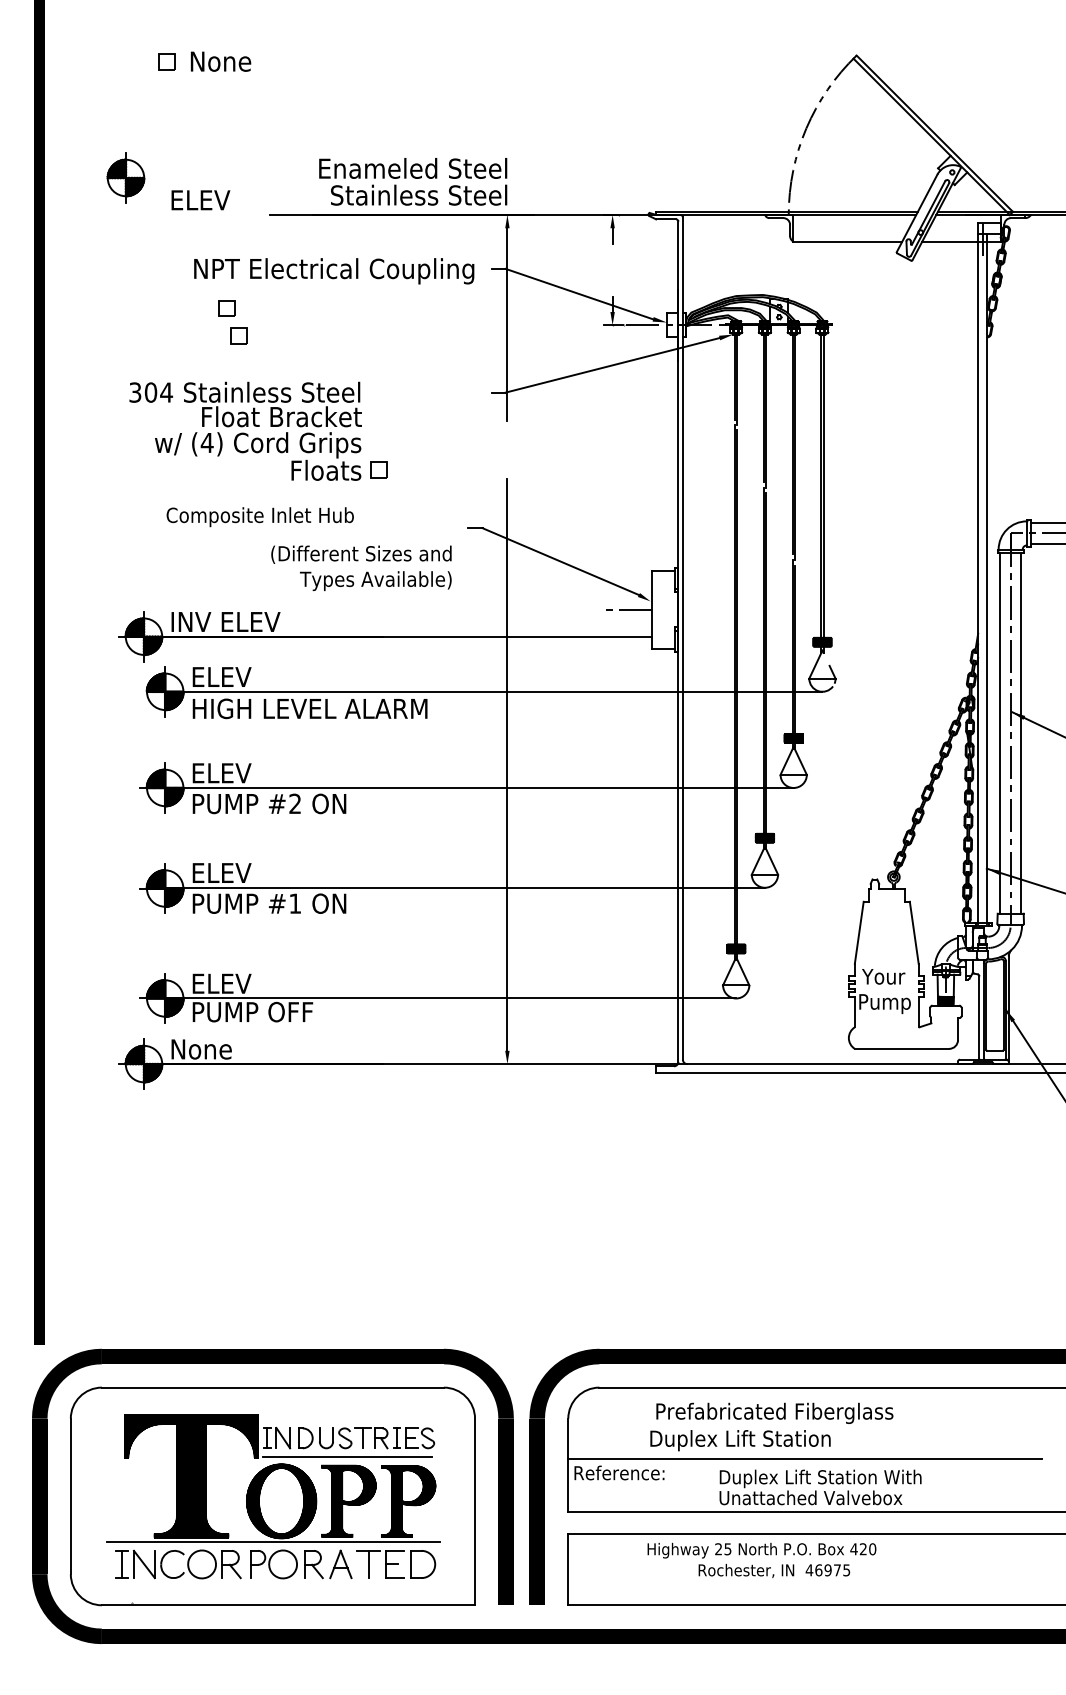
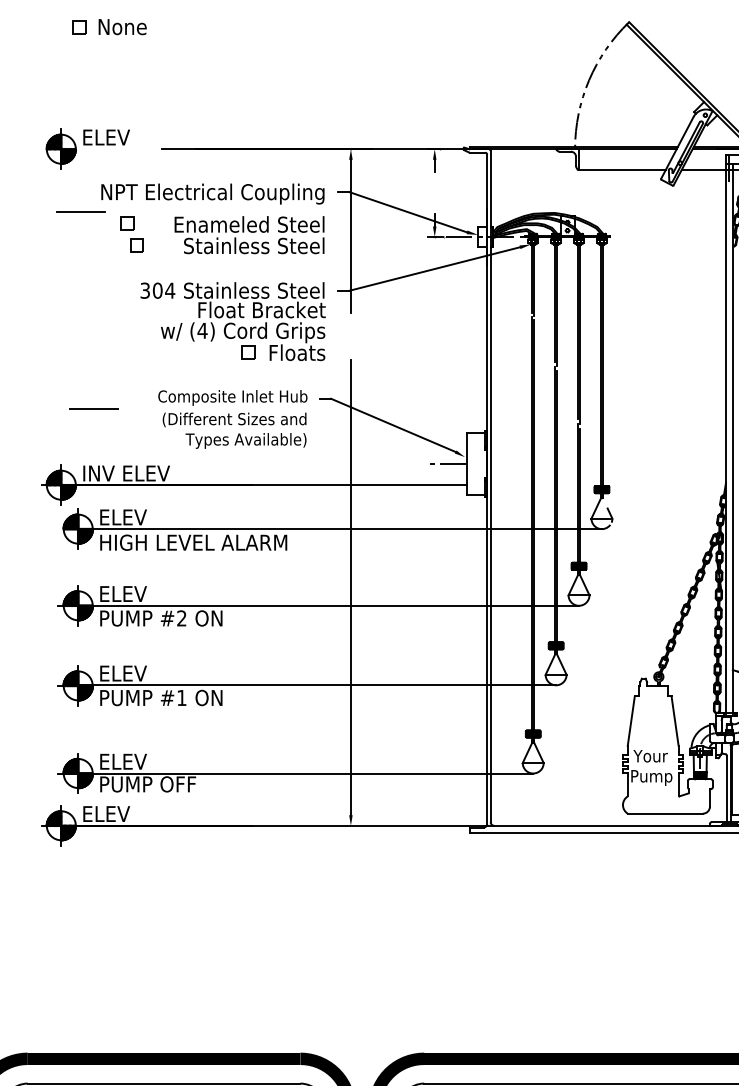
part: (125, 177) -> (60, 148), moved
text: (413, 181) -> (249, 234), moved
line: (168, 293) -> (80, 211), added
text: (245, 430) -> (233, 320), moved
text: (259, 517) -> (232, 398), moved
line: (185, 540) -> (94, 408), added
text: (202, 1049) -> (107, 814), None -> ELEV

